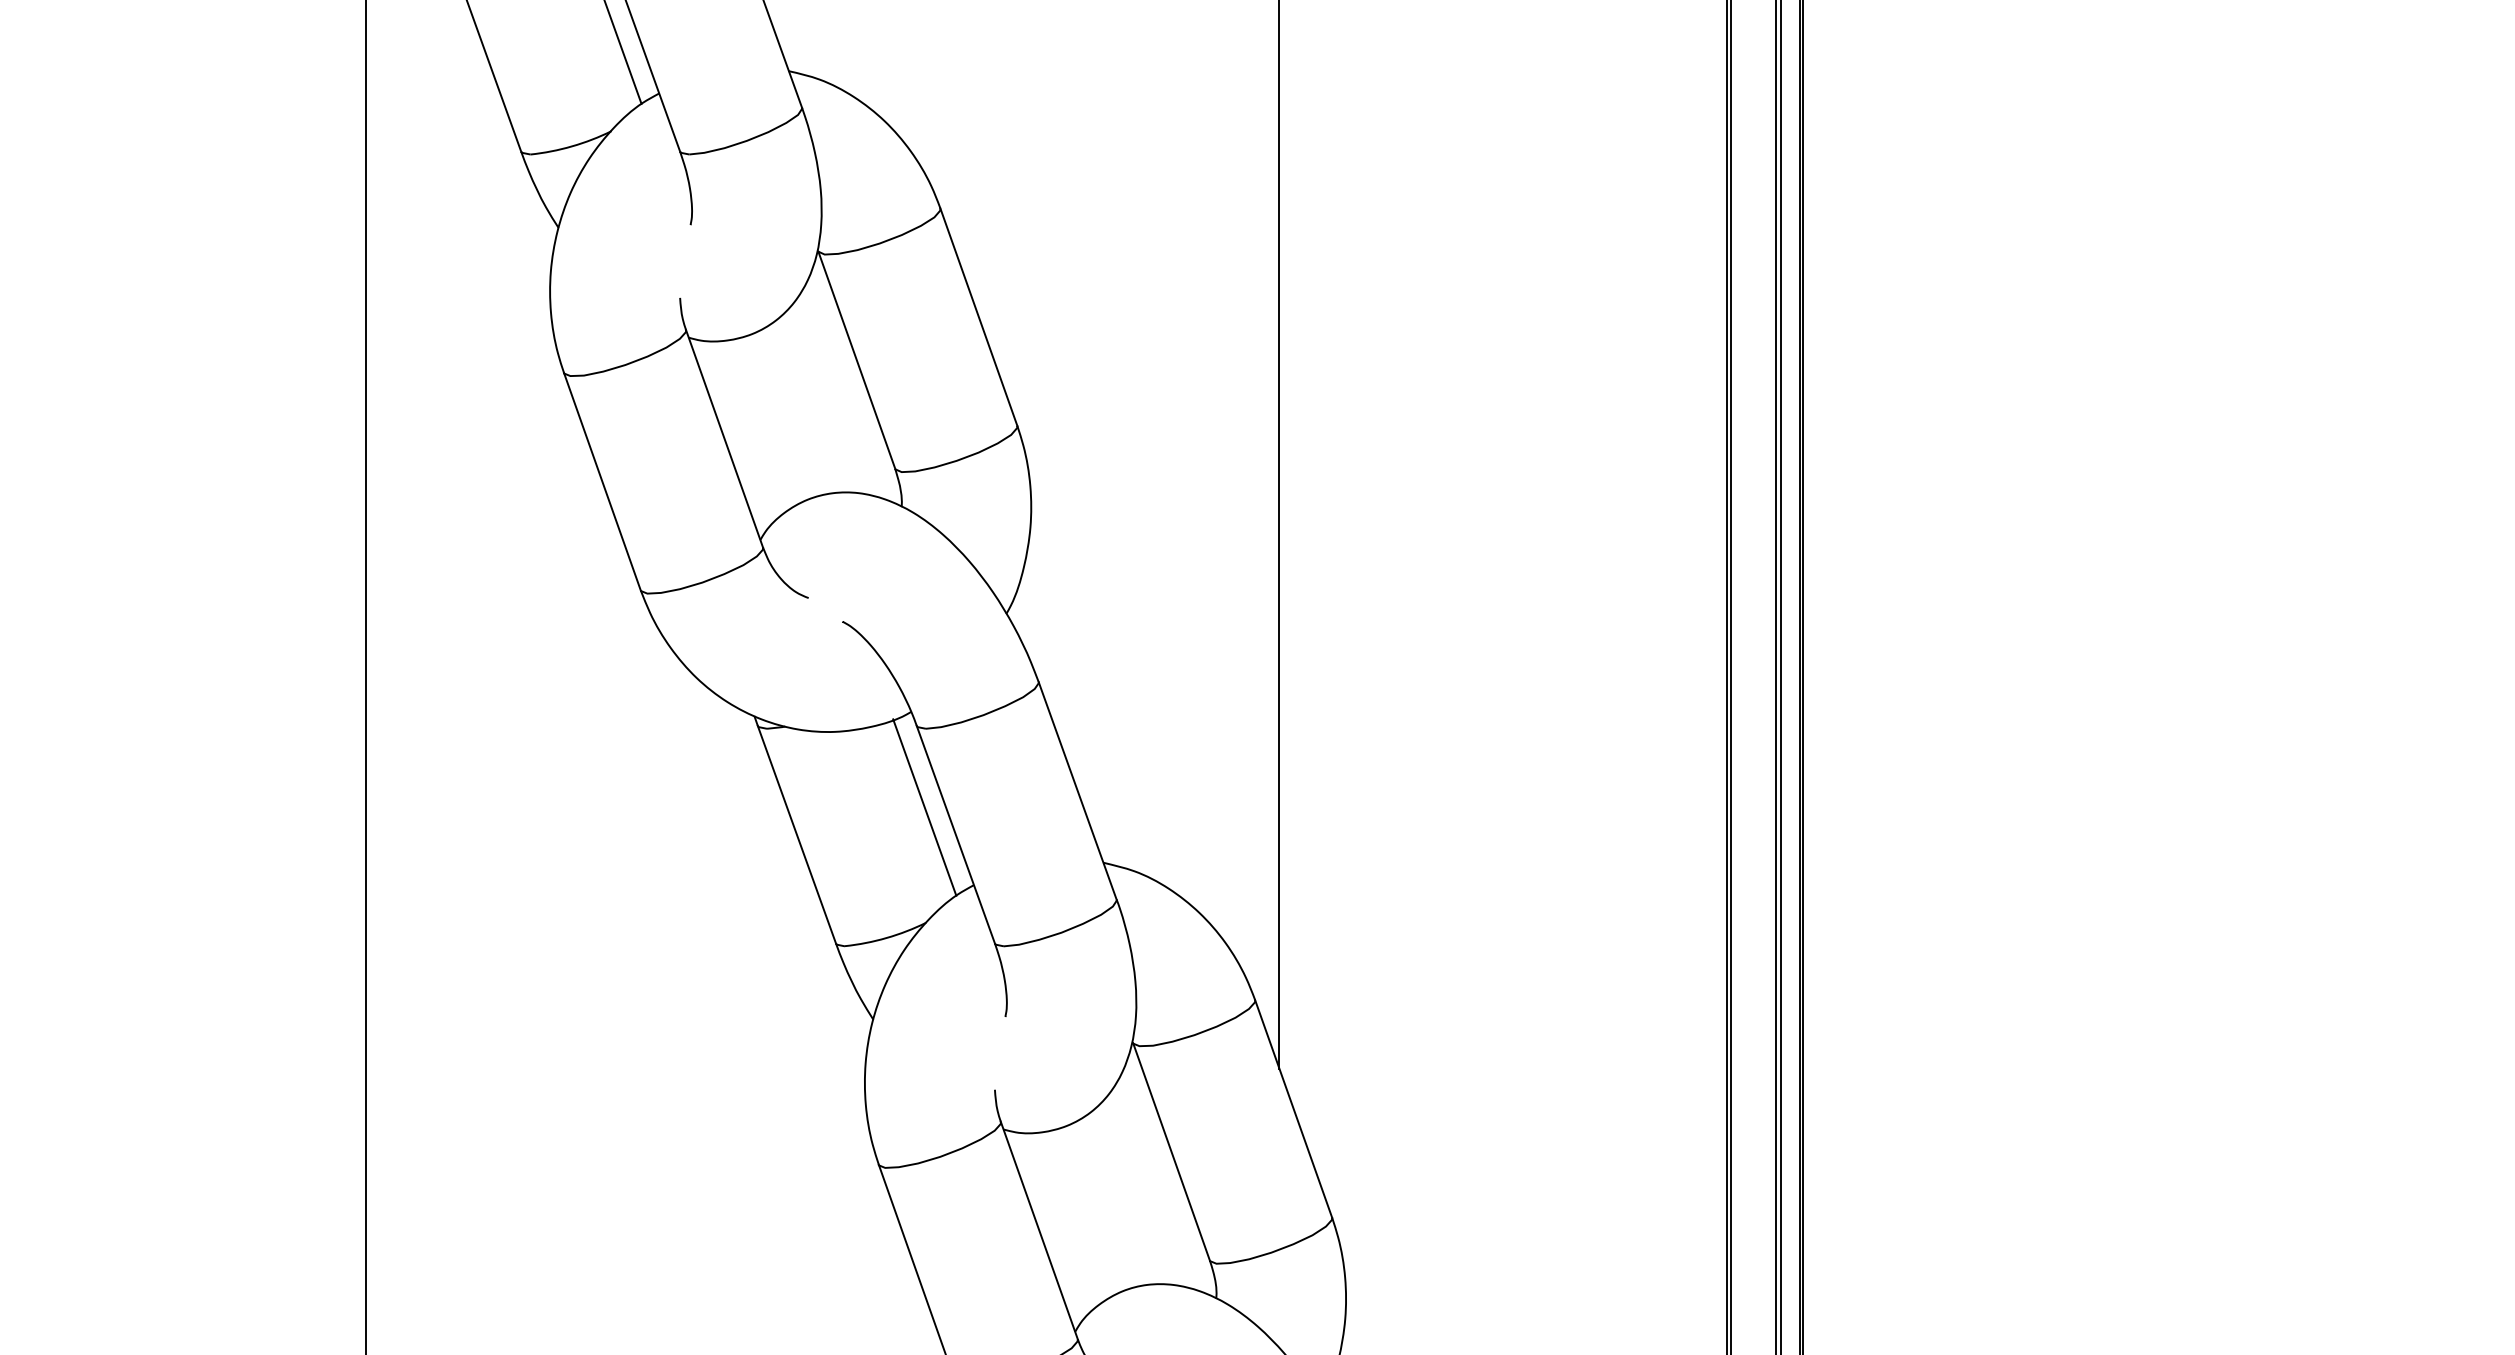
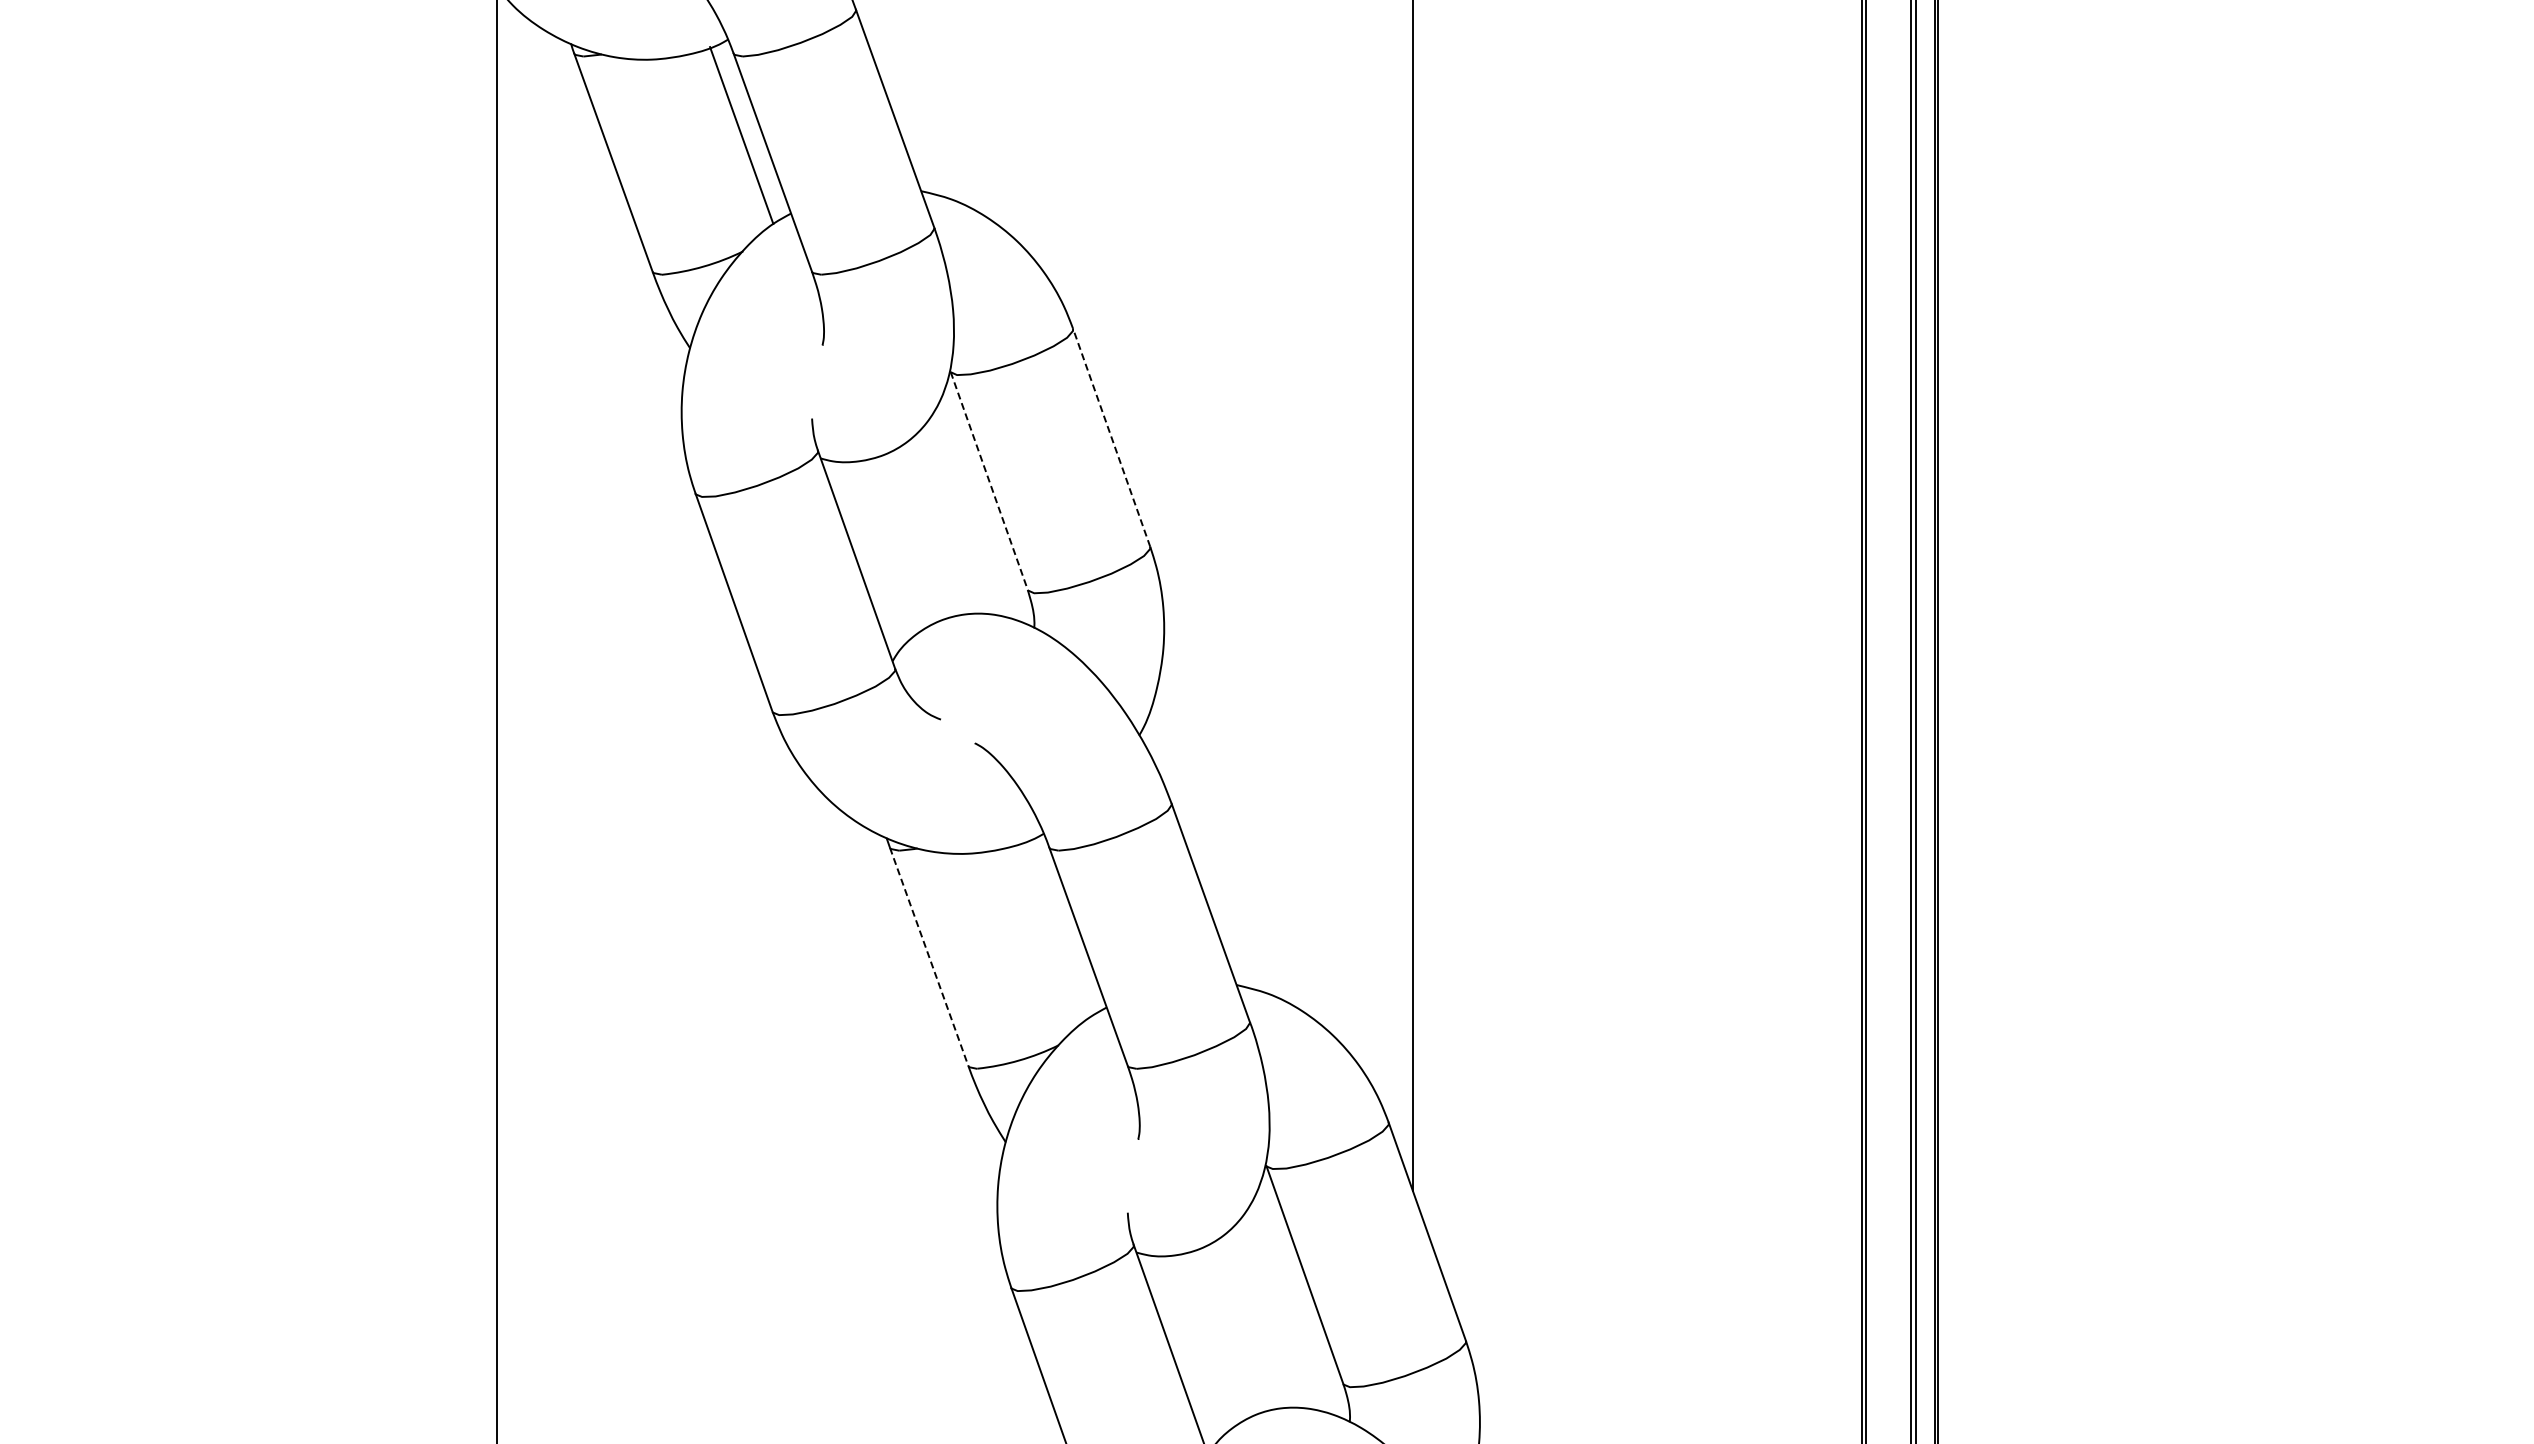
line: (978, 316) -> (1111, 437), solid -> dashed
line: (857, 360) -> (989, 481), solid -> dashed
line: (924, 807) -> (1057, 929), removed
line: (797, 834) -> (929, 956), solid -> dashed

